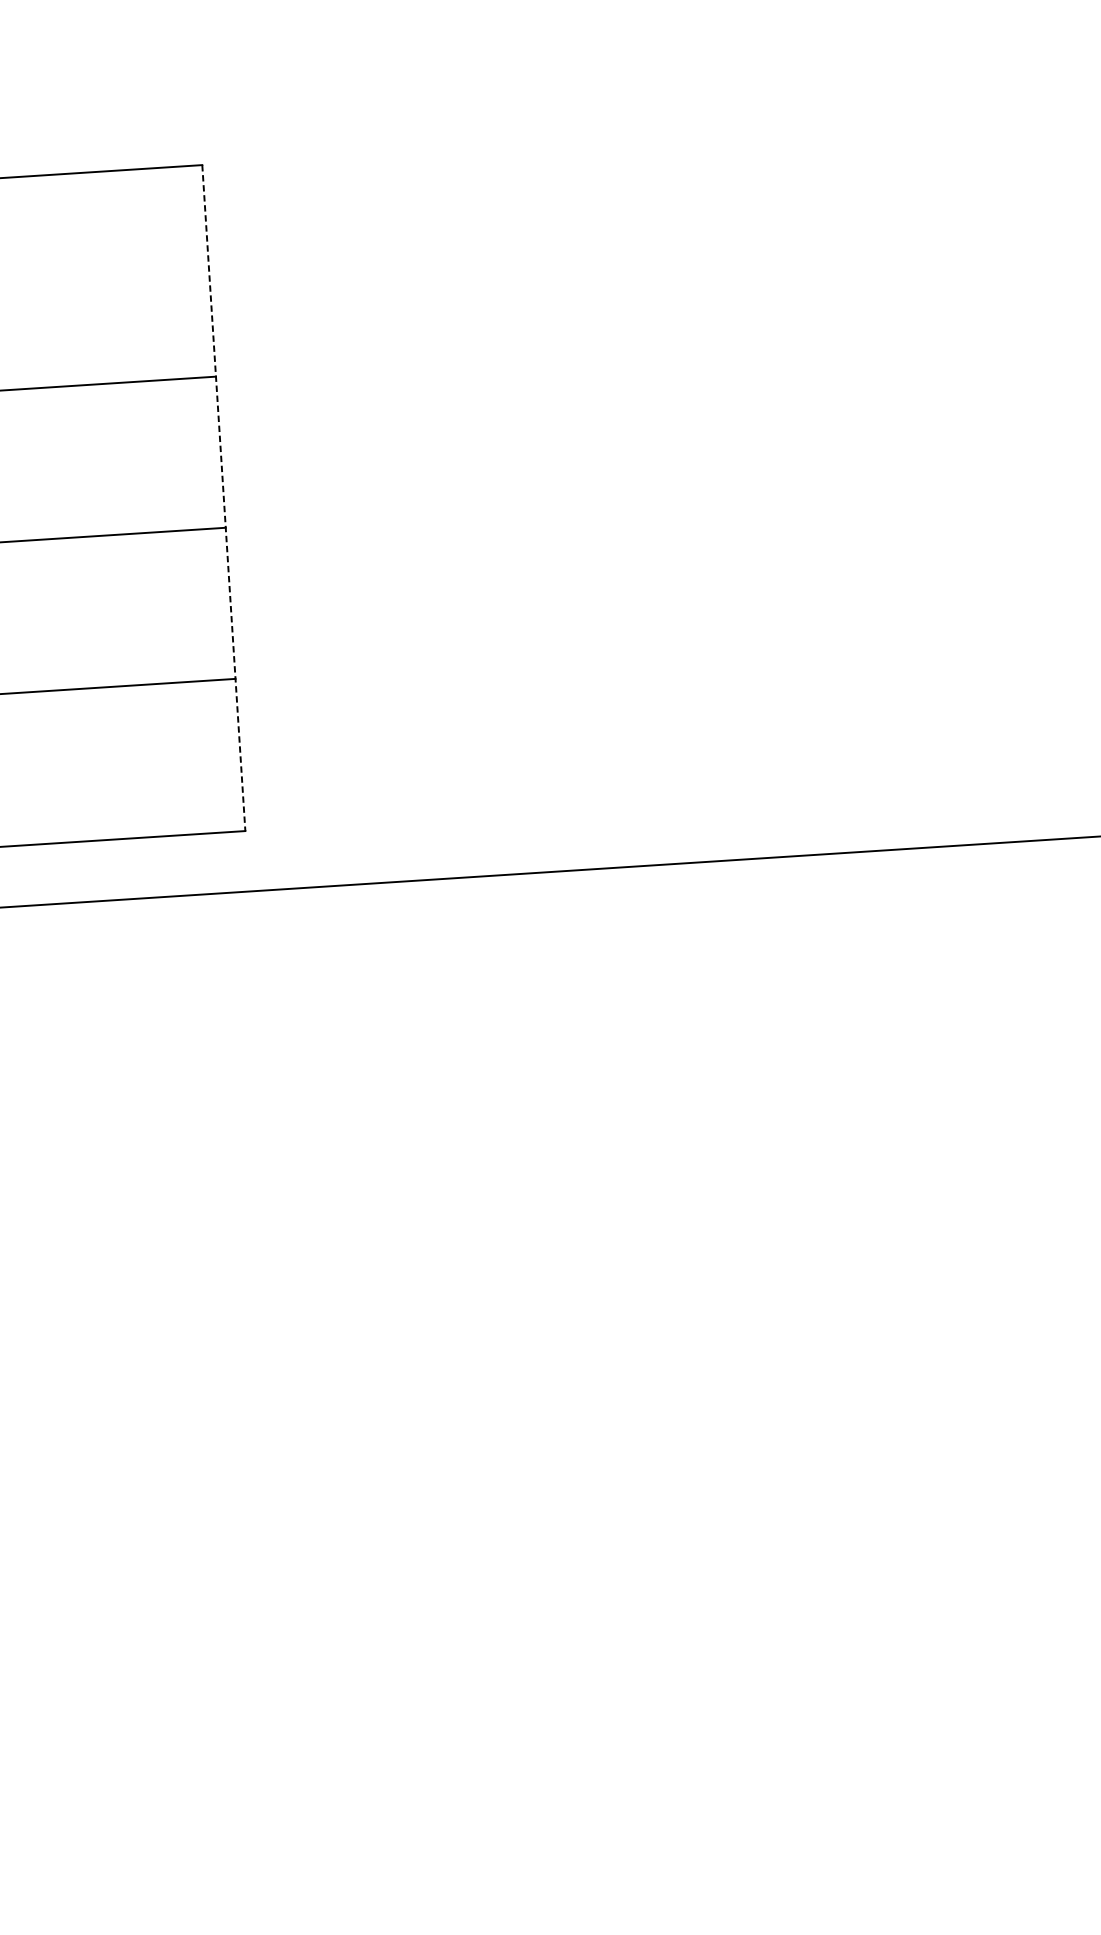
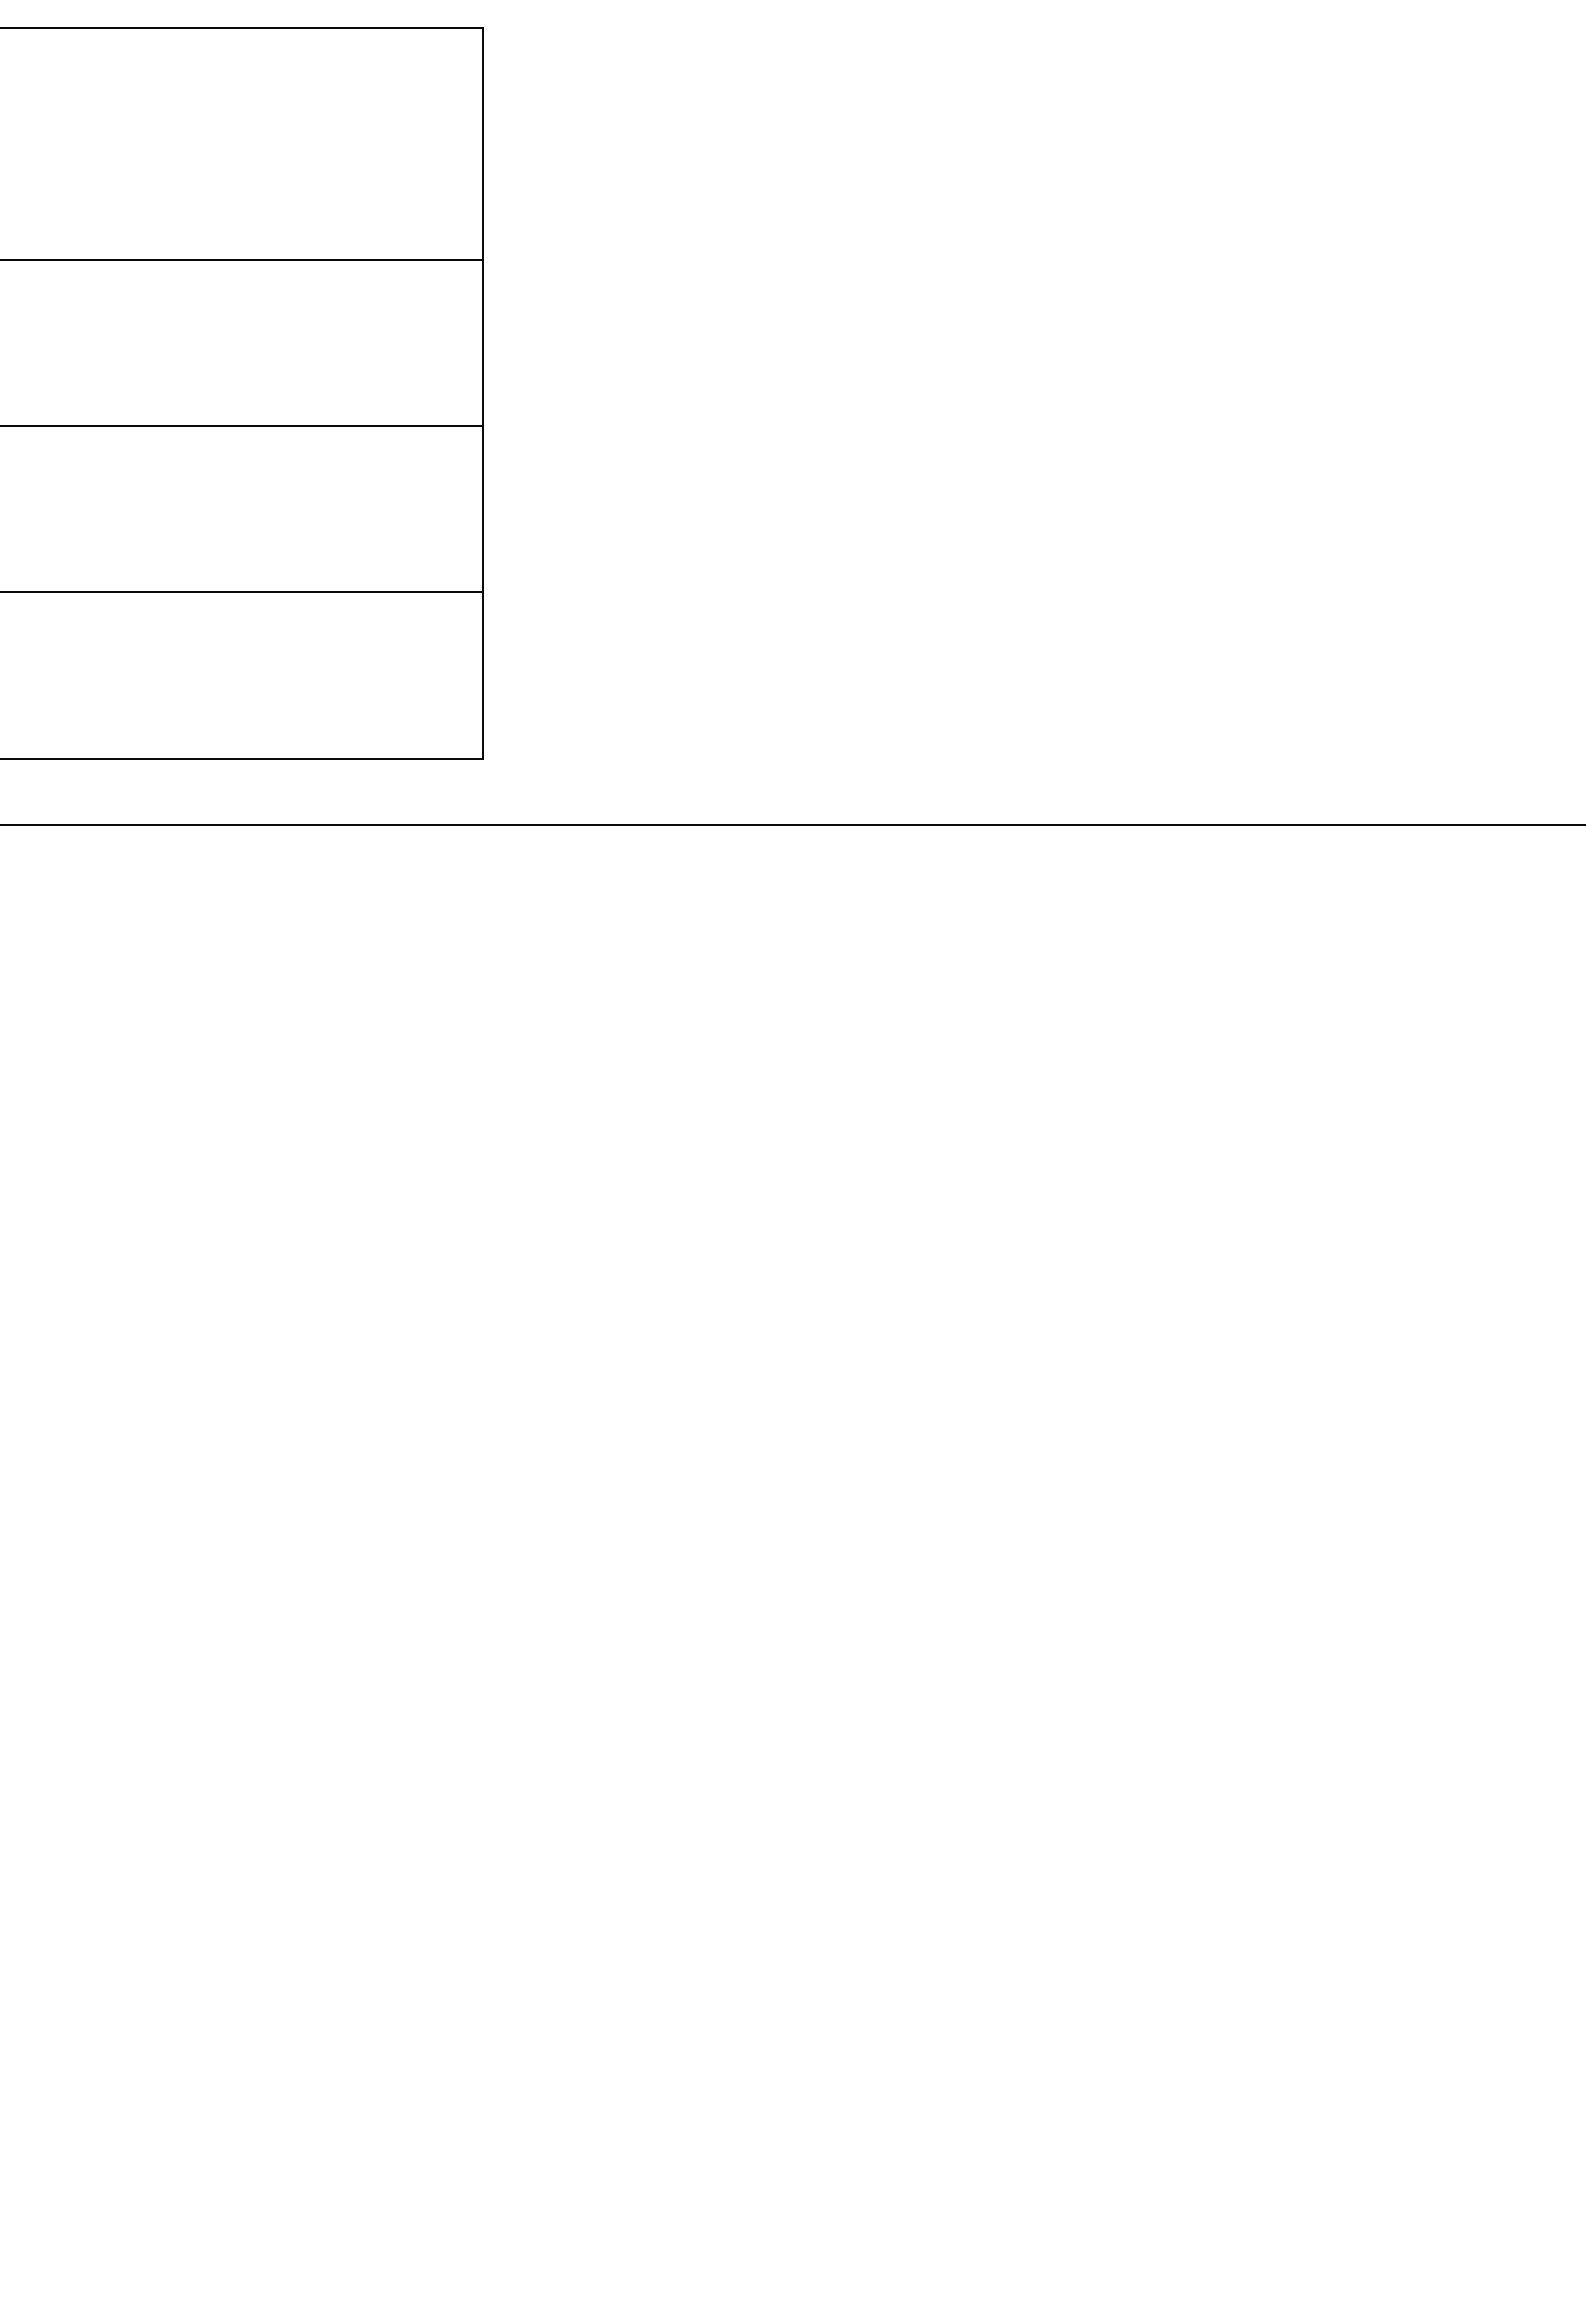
line: (224, 498) -> (483, 393), dashed -> solid

